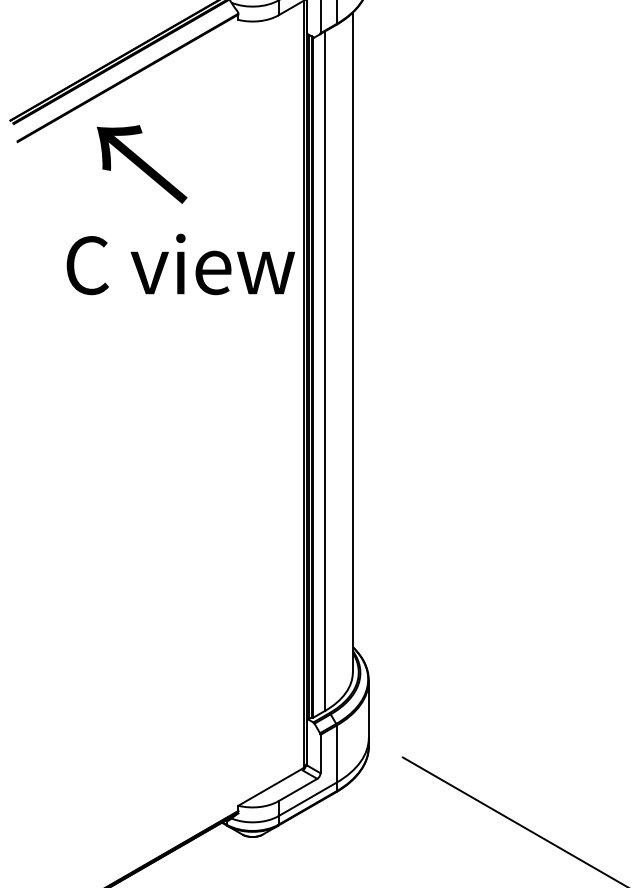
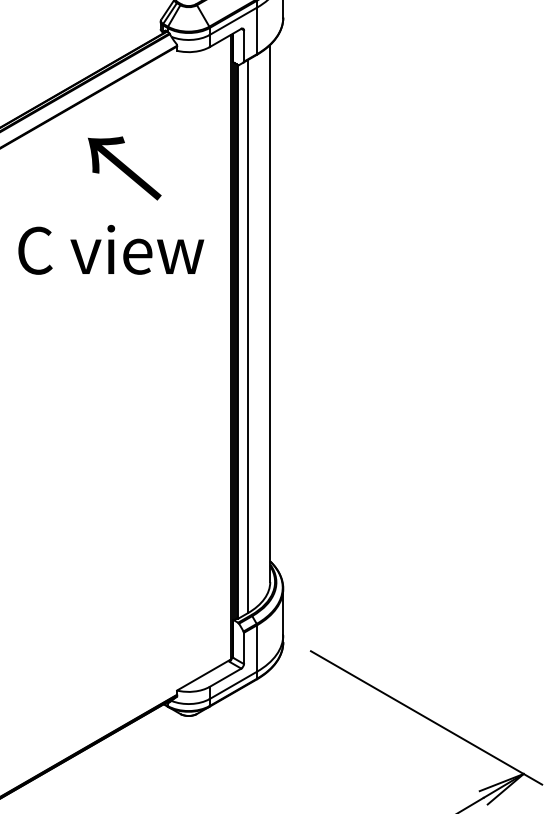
text: (141, 164) -> (124, 168), moved
text: (181, 263) -> (111, 249), moved

